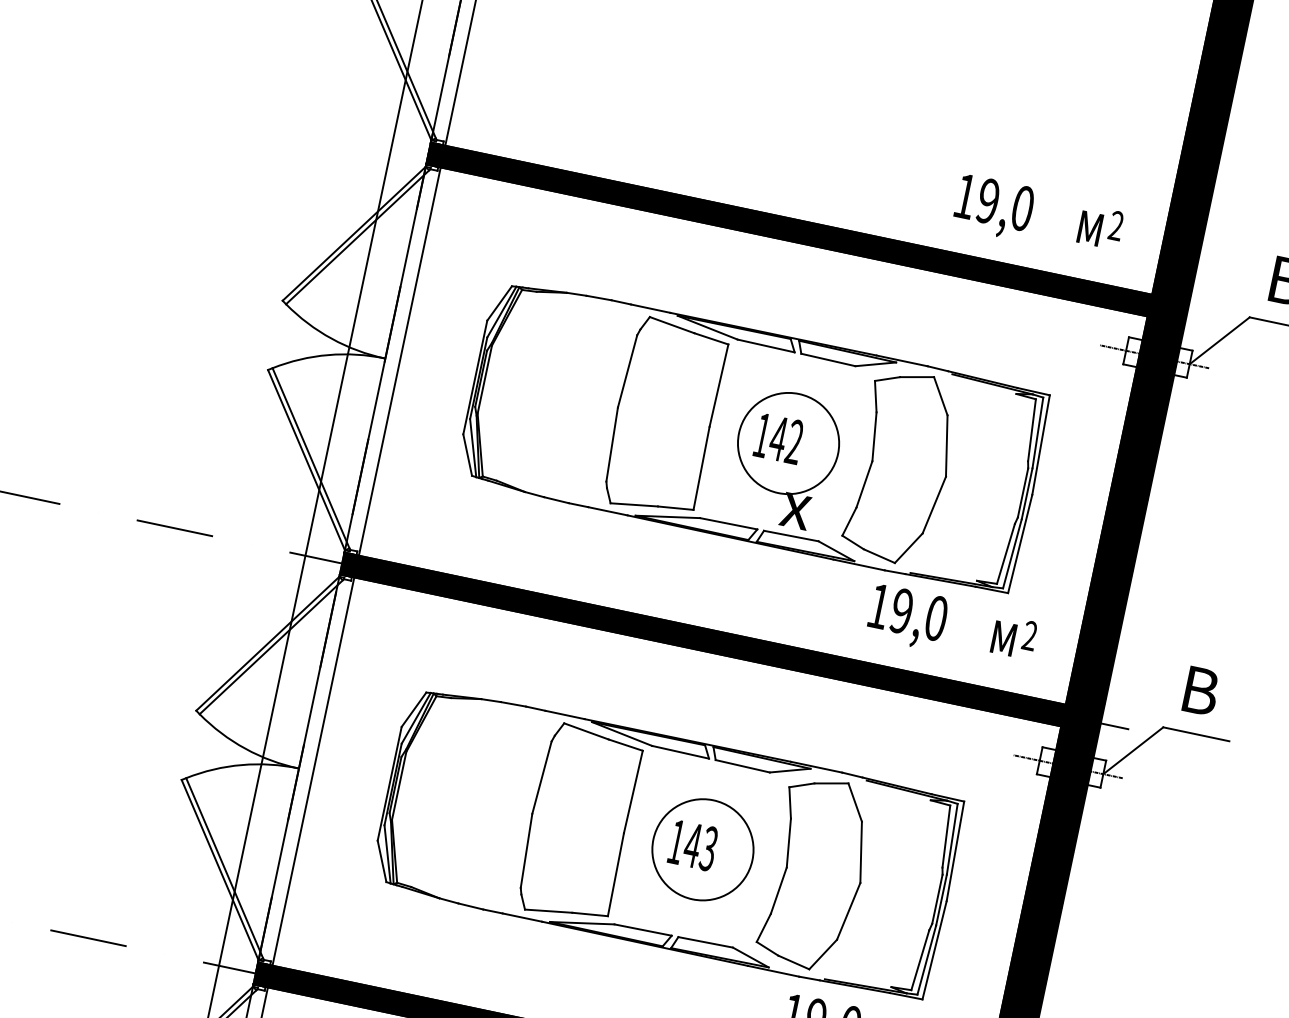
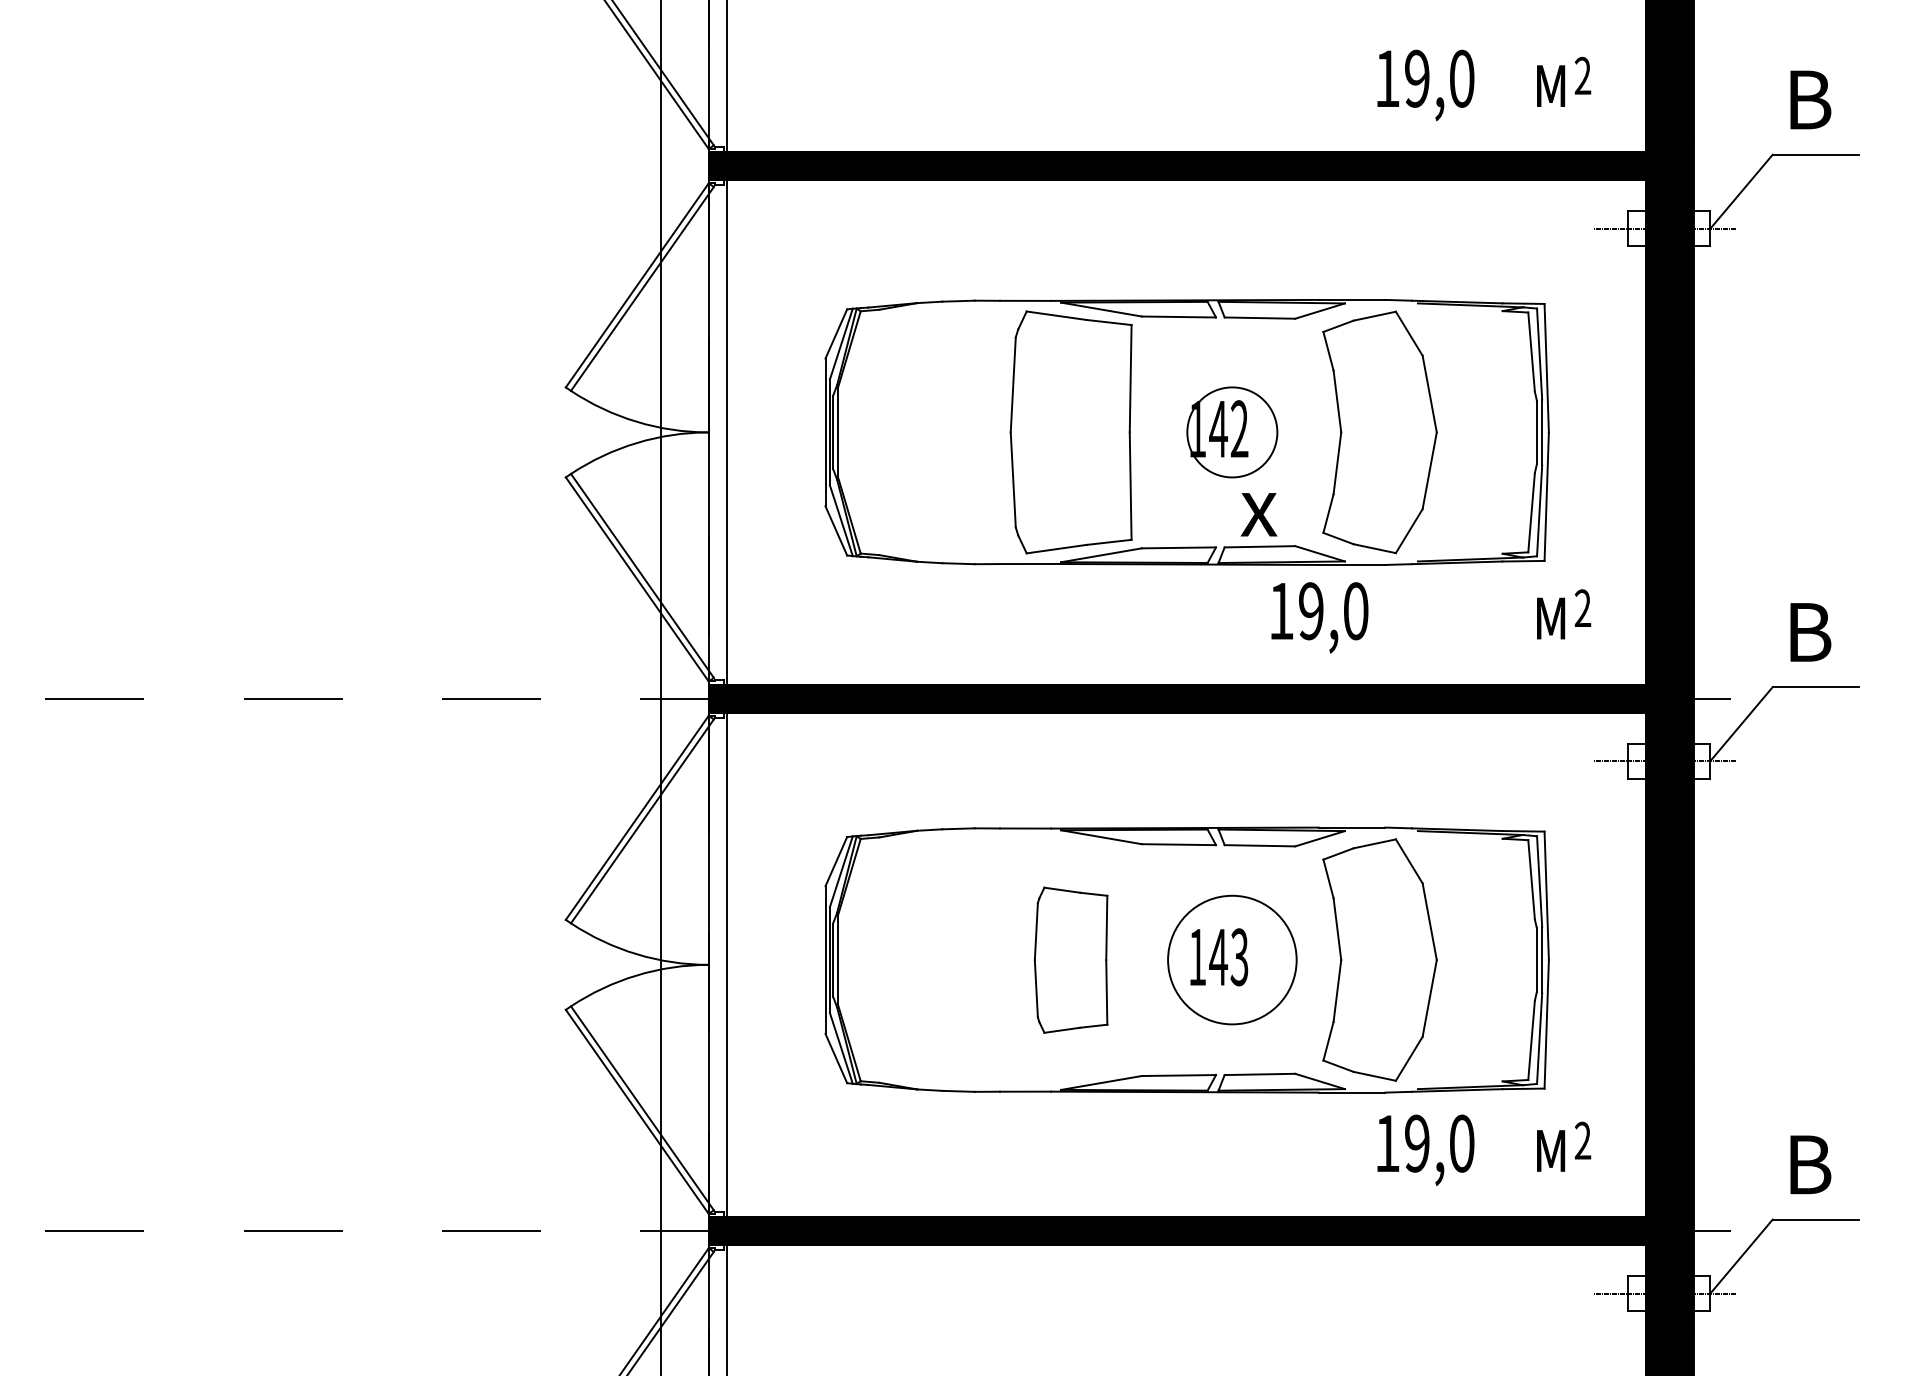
circle: (788, 443) -> (1232, 432), size x0.7
text: (907, 617) -> (1319, 617), moved
part: (578, 823) -> (1070, 960), size x0.6

